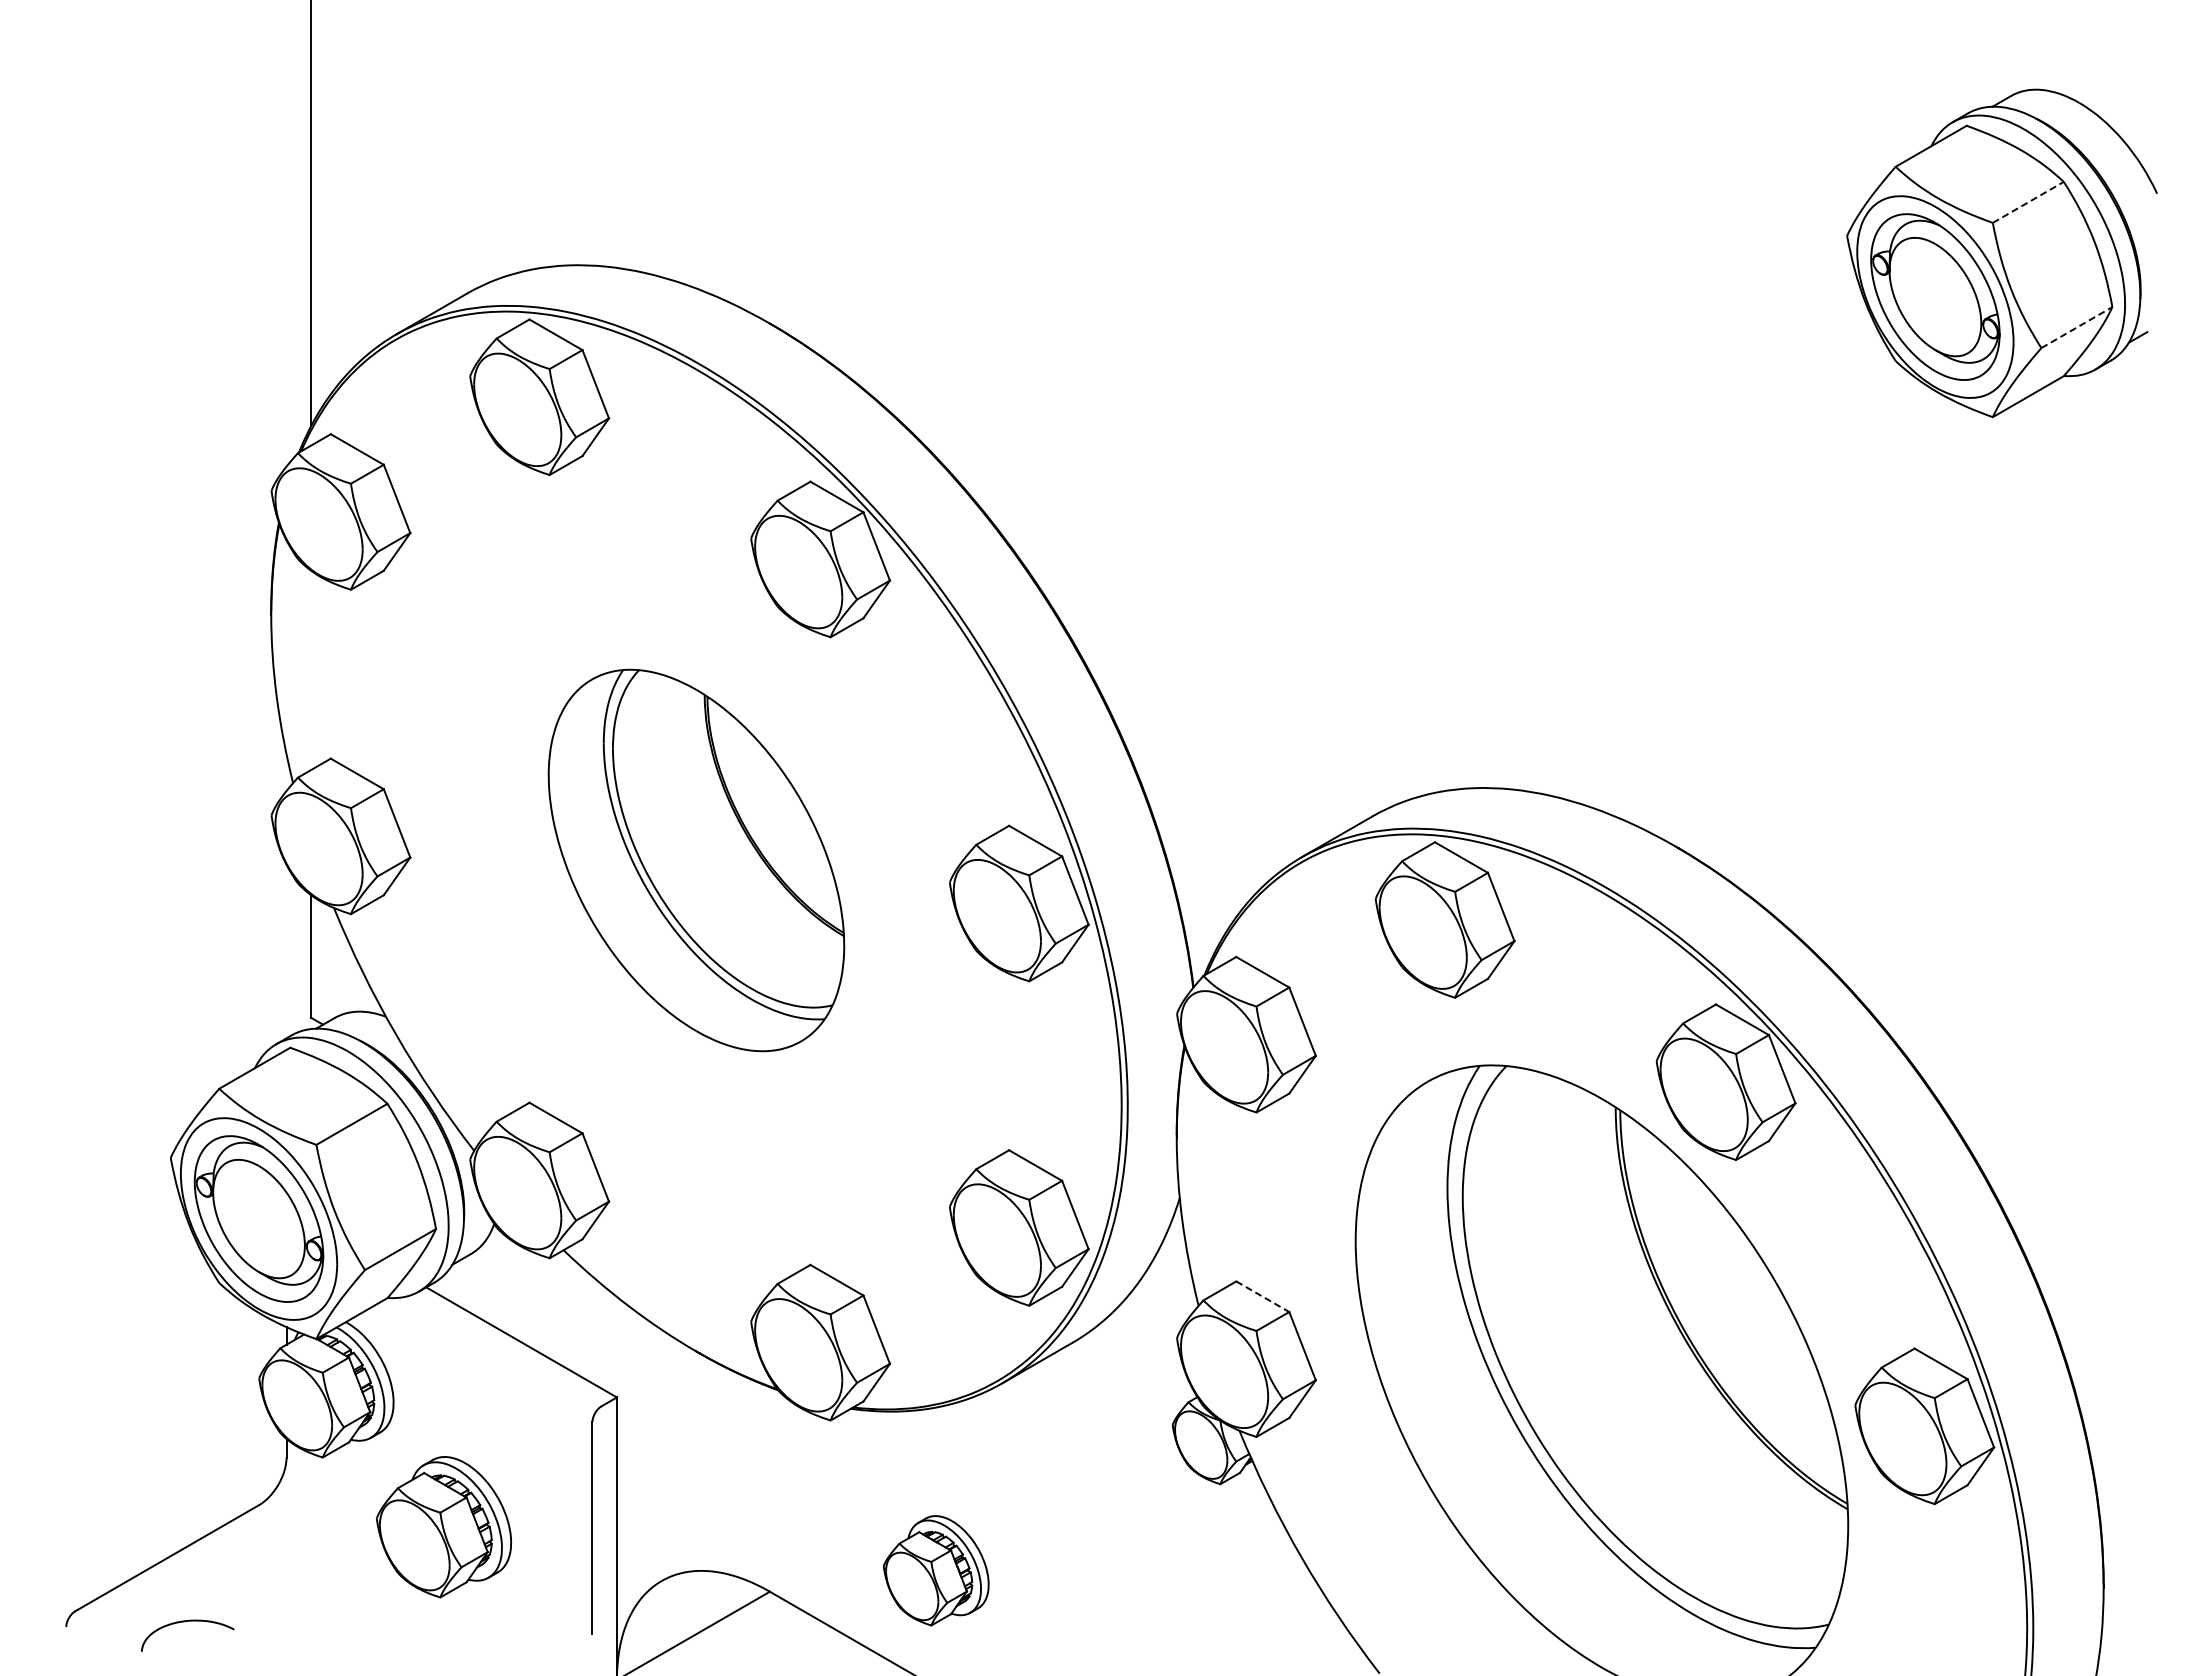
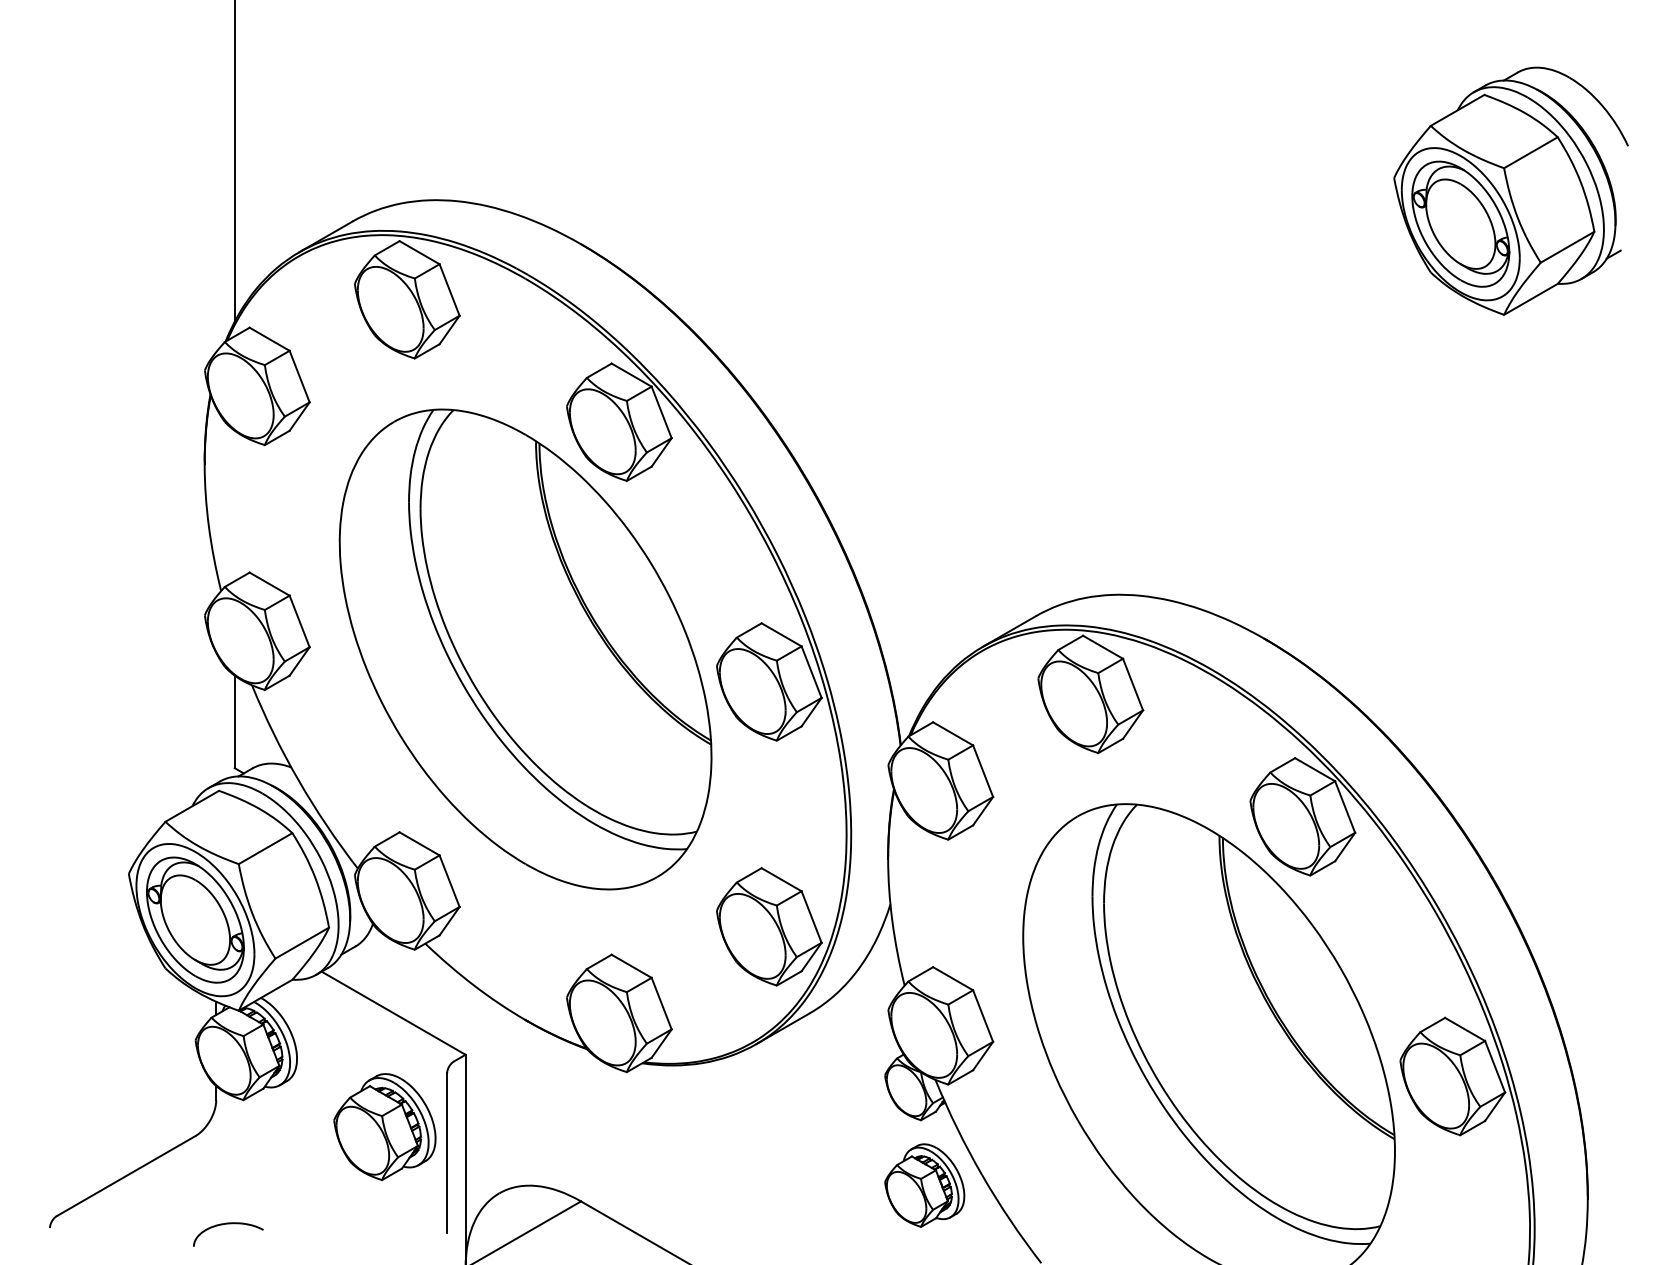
line: (2028, 202) -> (1531, 152), dashed -> solid
line: (2076, 327) -> (1567, 247), dashed -> solid
part: (696, 860) -> (525, 649), size x1.67
line: (1262, 1296) -> (952, 978), dashed -> solid
part: (444, 1527) -> (385, 1127), moved
part: (935, 1570) -> (924, 1185), moved
curve: (185, 1622) -> (226, 1224), moved

